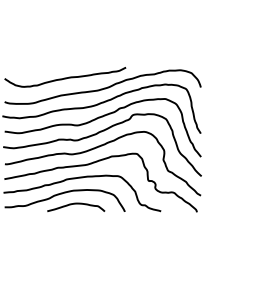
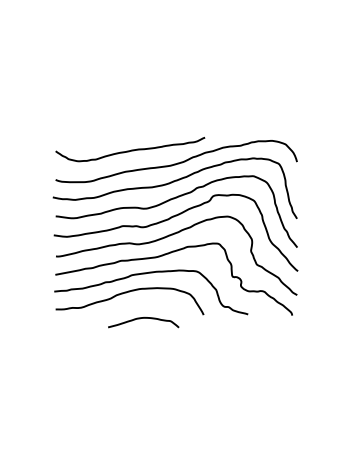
curve: (76, 204) -> (143, 318), moved

